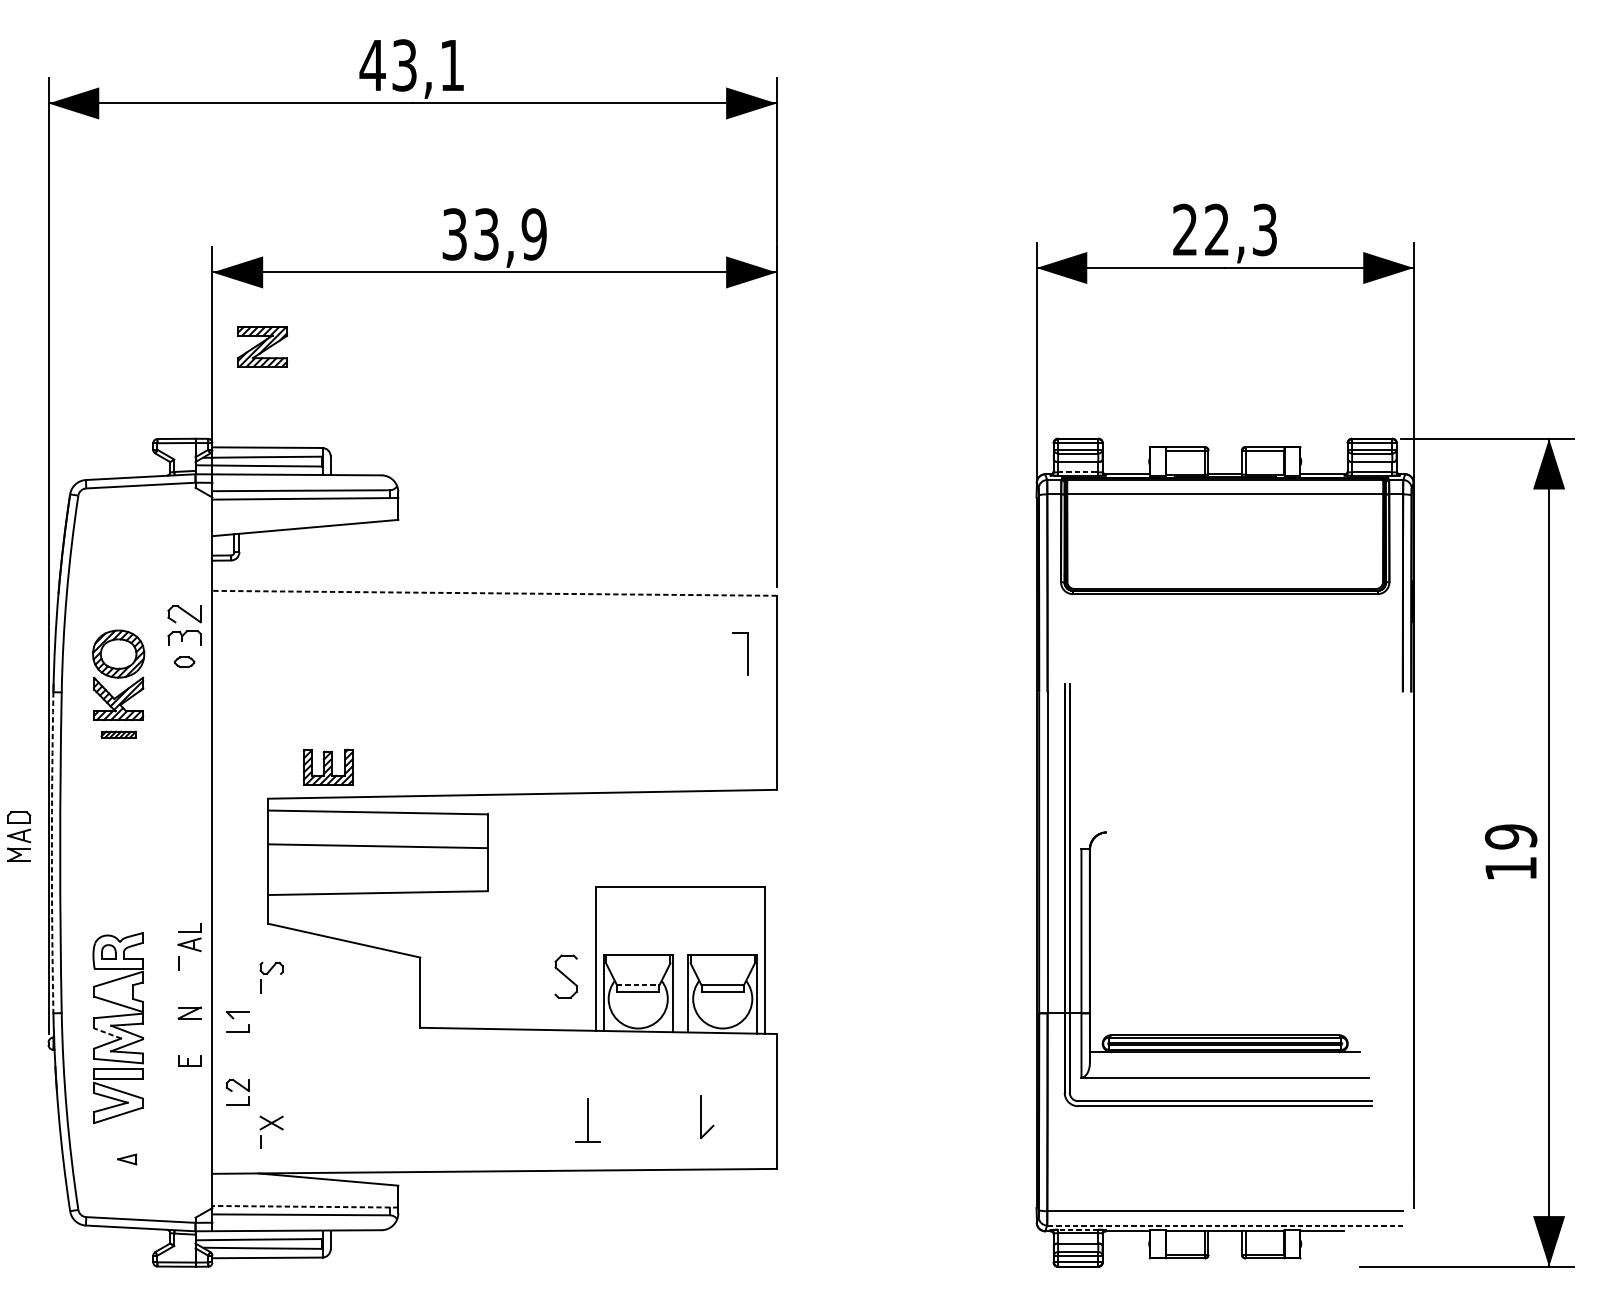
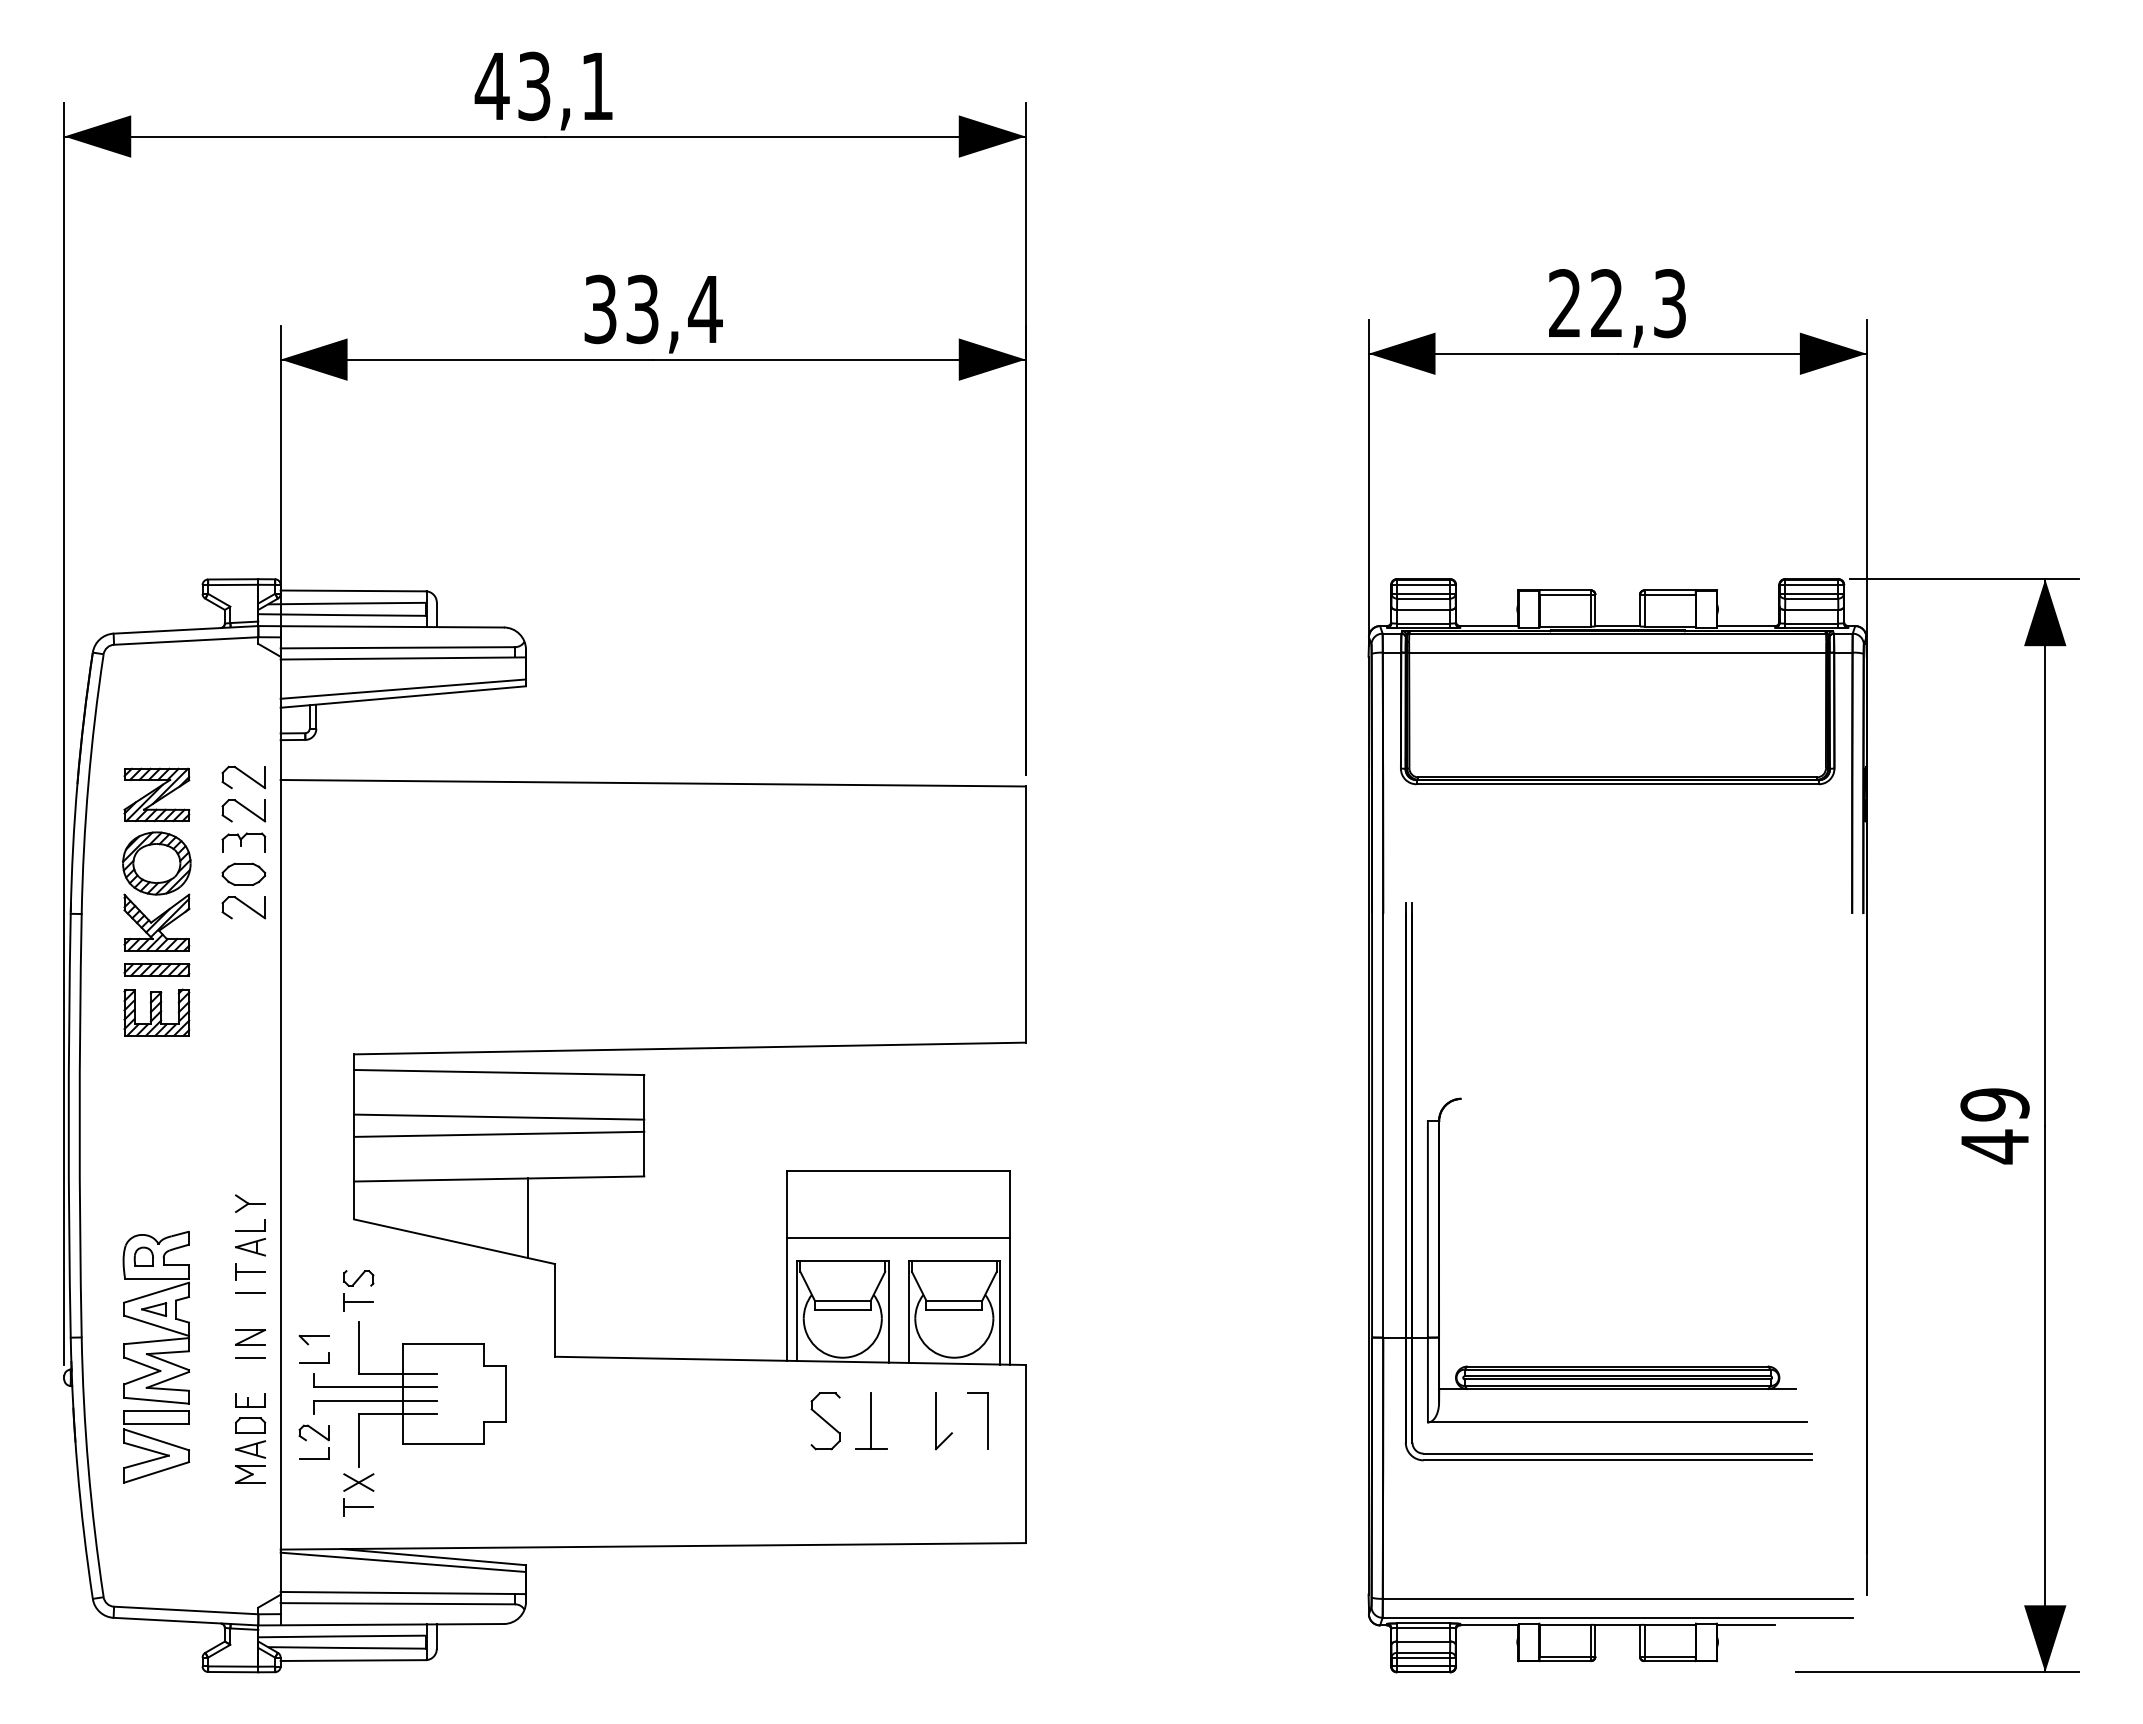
text: (534, 234) -> (705, 309), 33,9 -> 33,4
part: (262, 346) -> (156, 794), moved
line: (1078, 472) -> (1423, 623), dashed -> solid
line: (305, 521) -> (403, 688), added
part: (184, 588) -> (243, 777), added
line: (494, 593) -> (653, 783), dashed -> solid
part: (747, 653) -> (987, 1420), moved
part: (184, 661) -> (243, 873), size x1.67
part: (184, 687) -> (243, 907), added
part: (118, 734) -> (156, 969), size x1.43
part: (328, 767) -> (156, 1012), moved
part: (19, 836) -> (250, 1450), moved
arc: (51, 852) -> (68, 1125), dashed -> solid
line: (378, 858) -> (499, 1133), added
text: (1510, 868) -> (1994, 1146), 19 -> 49
part: (189, 911) -> (250, 1203), added
line: (400, 923) -> (528, 1218), added
line: (680, 938) -> (898, 1238), added
line: (189, 963) -> (250, 1272), added
part: (566, 976) -> (825, 1421), moved
line: (189, 979) -> (250, 1293), added
line: (638, 985) -> (842, 1300), dashed -> solid
line: (271, 986) -> (358, 1302), added
line: (189, 1028) -> (250, 1357), added
line: (107, 1033) -> (141, 1364), dashed -> solid
part: (310, 1056) -> (409, 1394), added
part: (701, 1116) -> (936, 1421), moved
part: (588, 1119) -> (871, 1420), moved
line: (271, 1141) -> (358, 1507), added
part: (127, 1159) -> (154, 1309), moved
line: (305, 1183) -> (403, 1562), added
line: (305, 1207) -> (403, 1593), dashed -> solid
line: (1225, 1225) -> (1617, 1617), dashed -> solid
line: (1078, 1229) -> (1423, 1623), dashed -> solid

